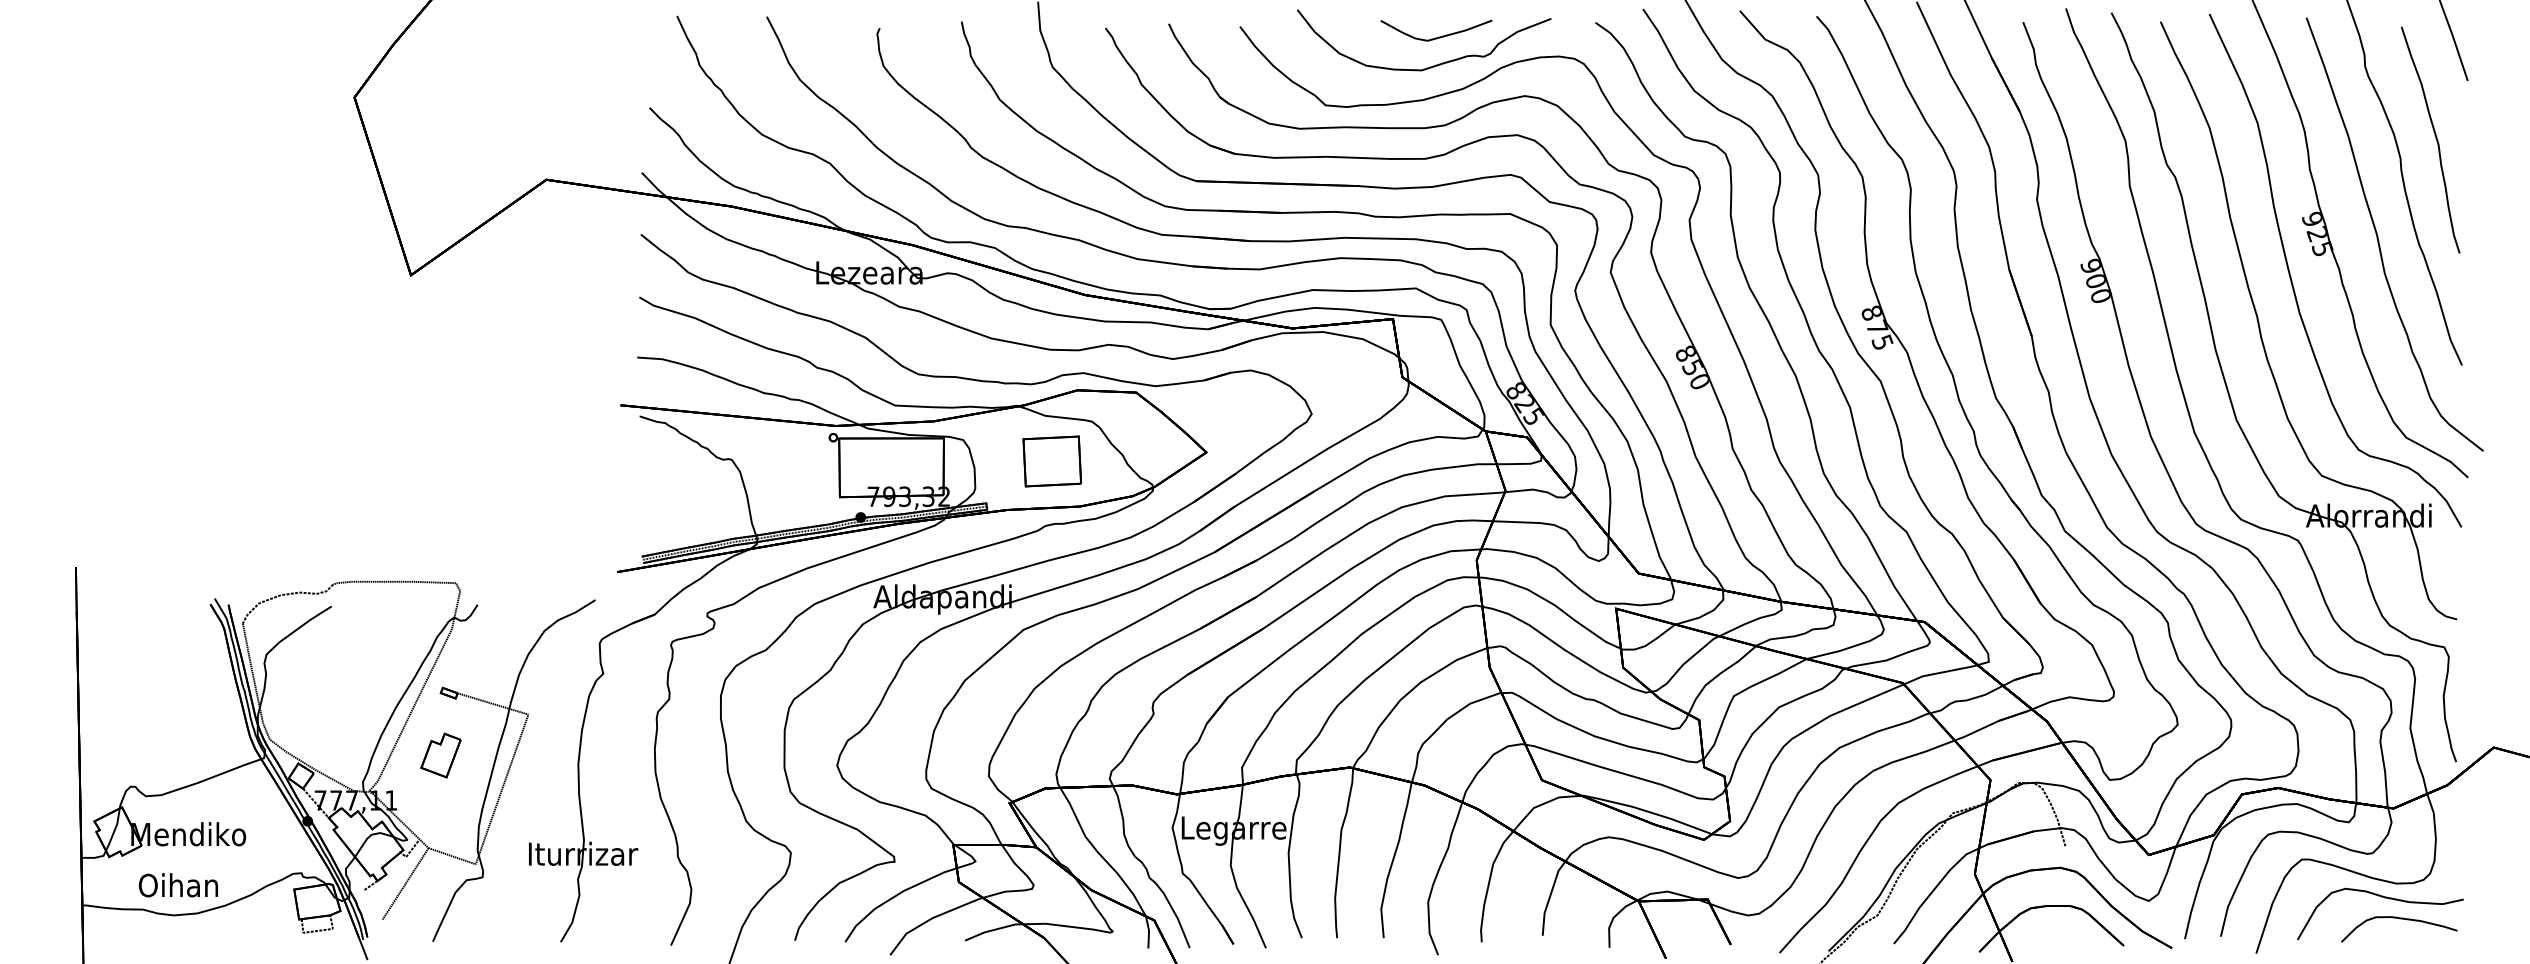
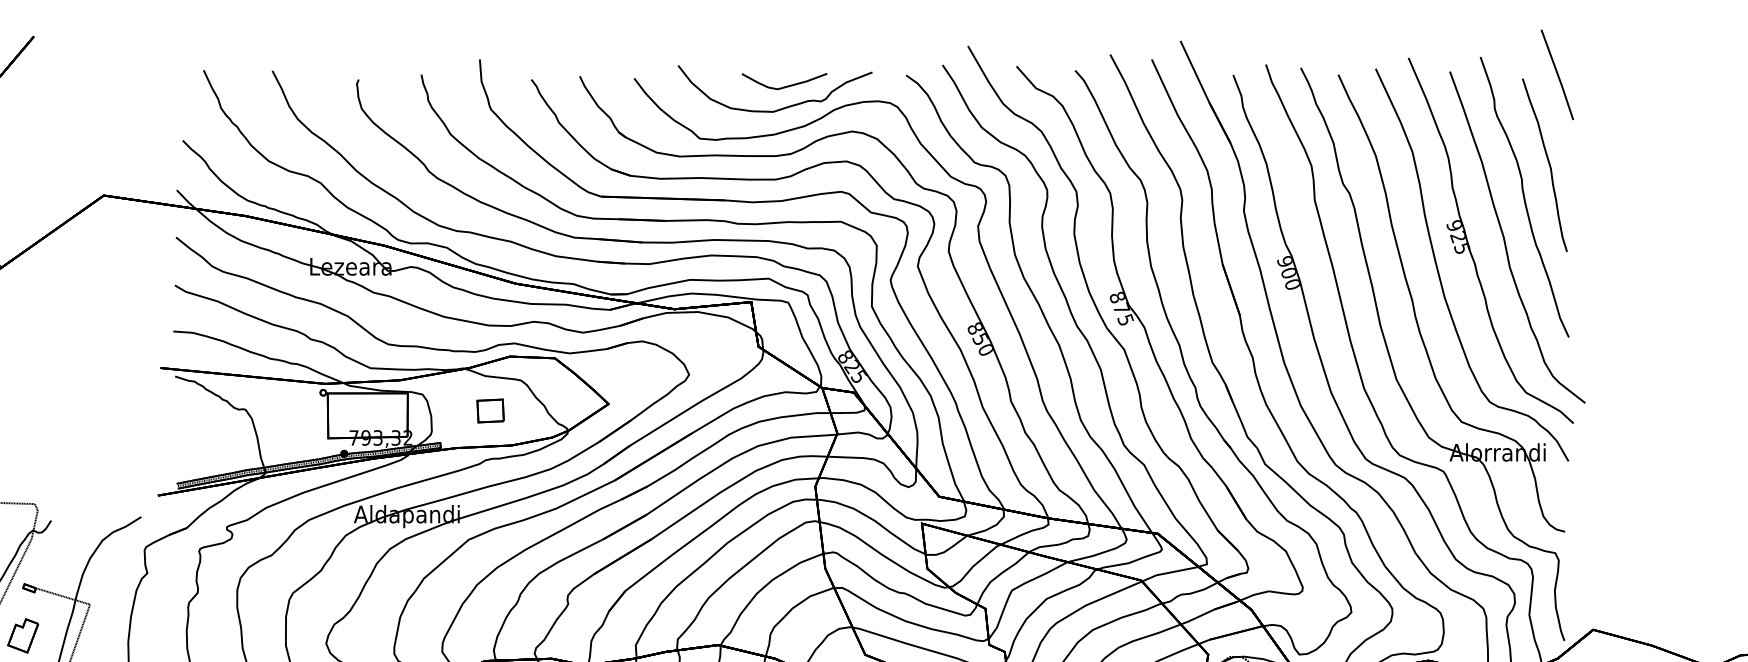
part: (1051, 461) -> (490, 411), size x0.6

